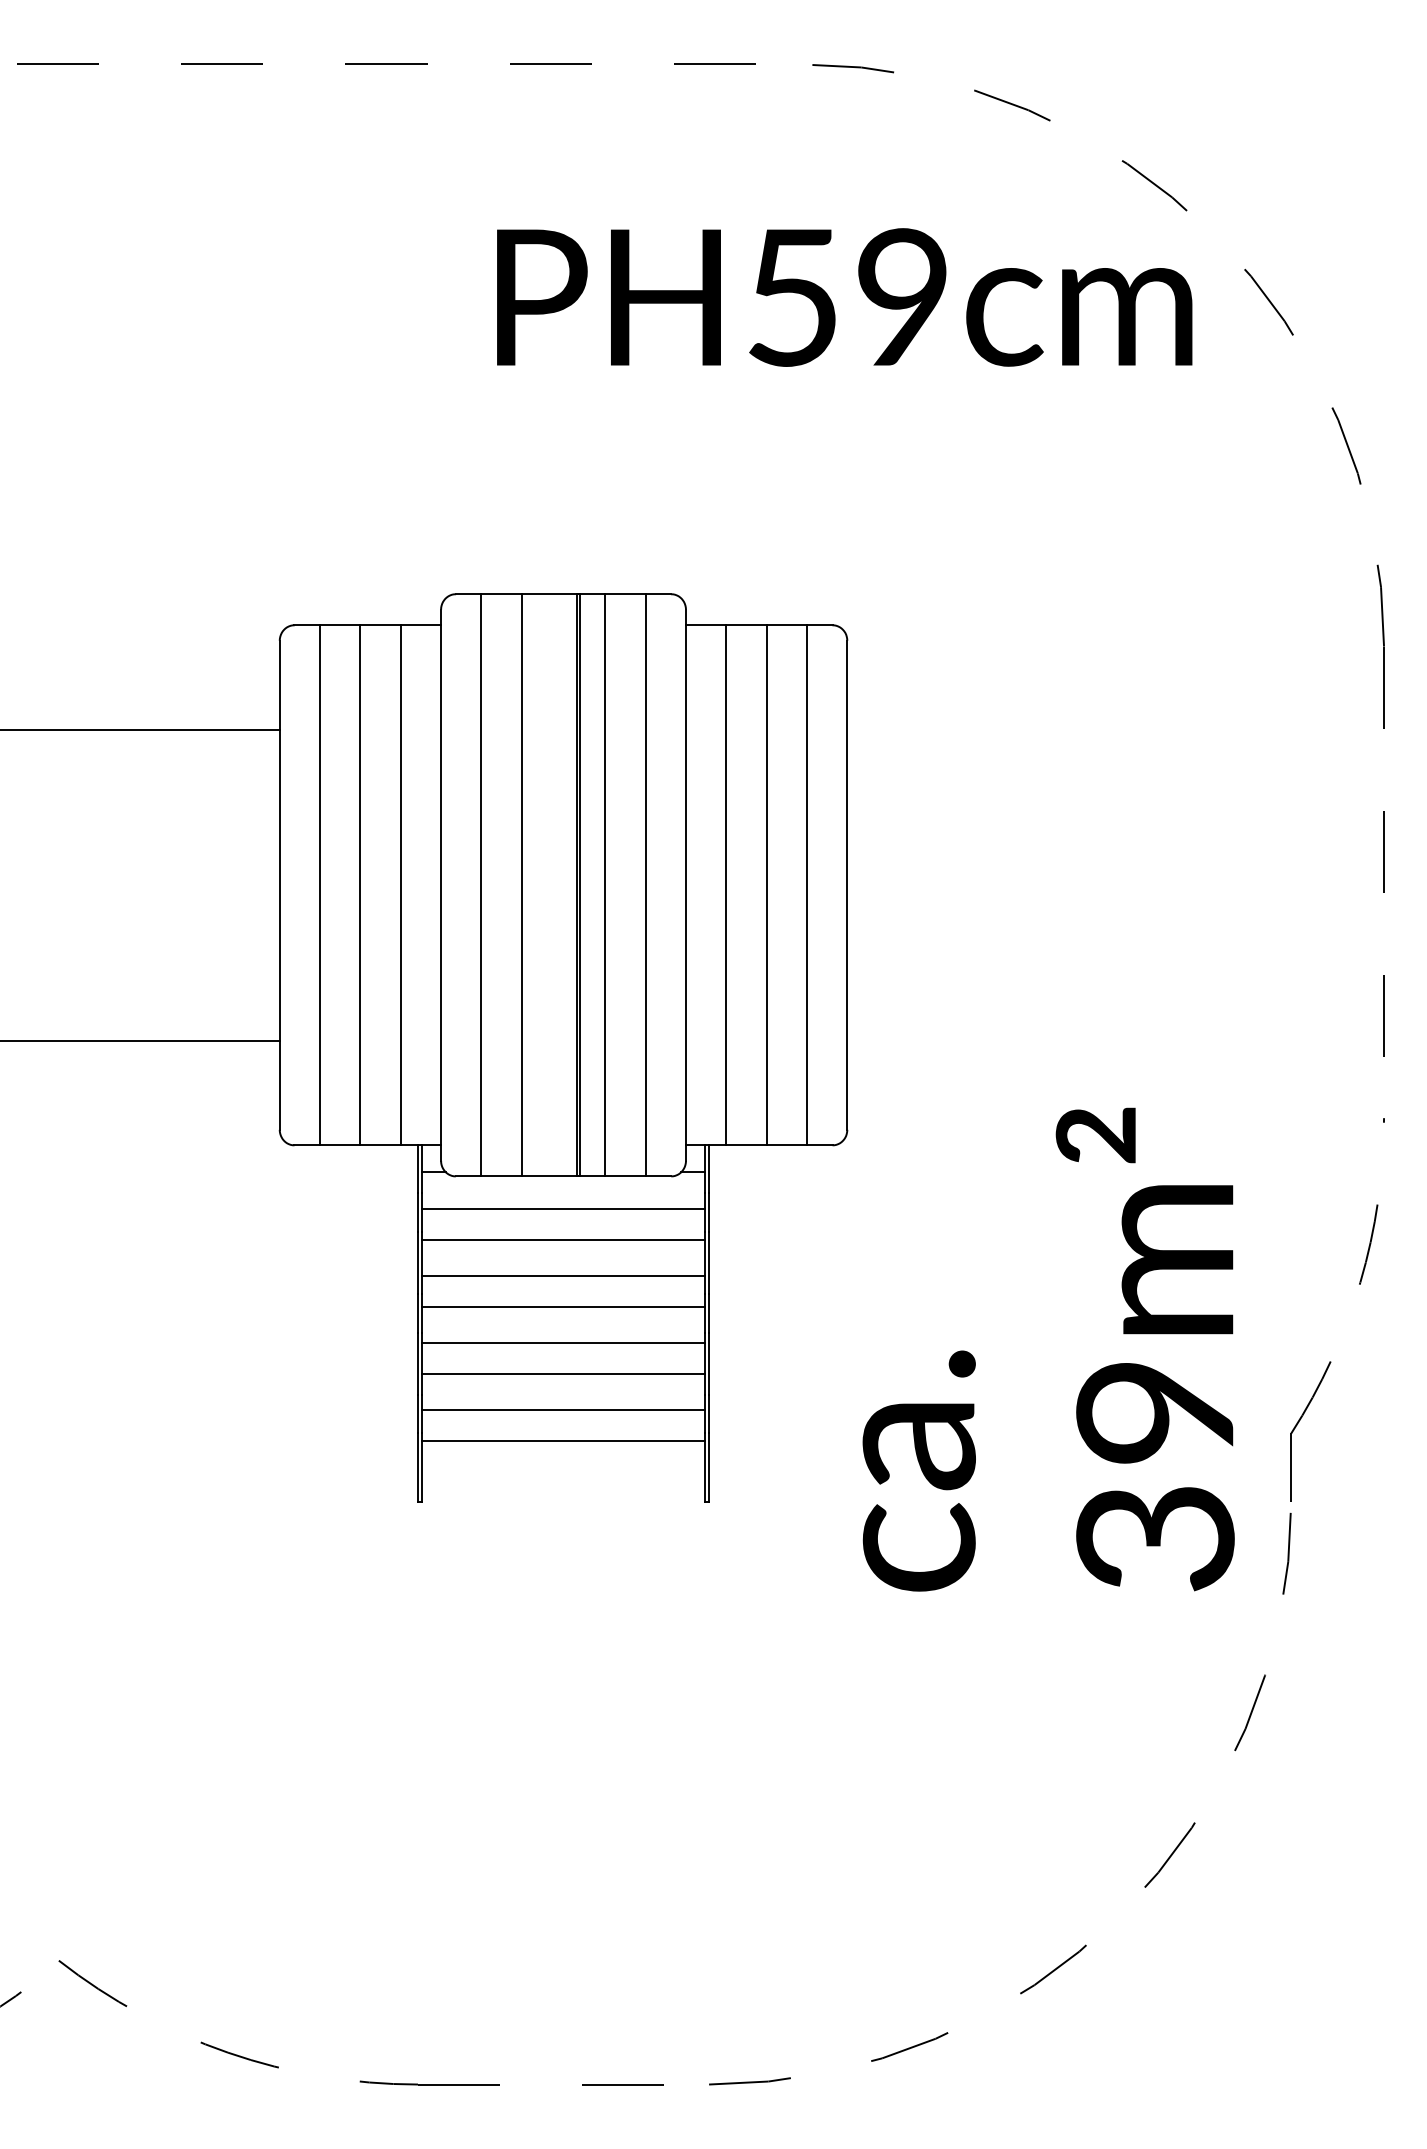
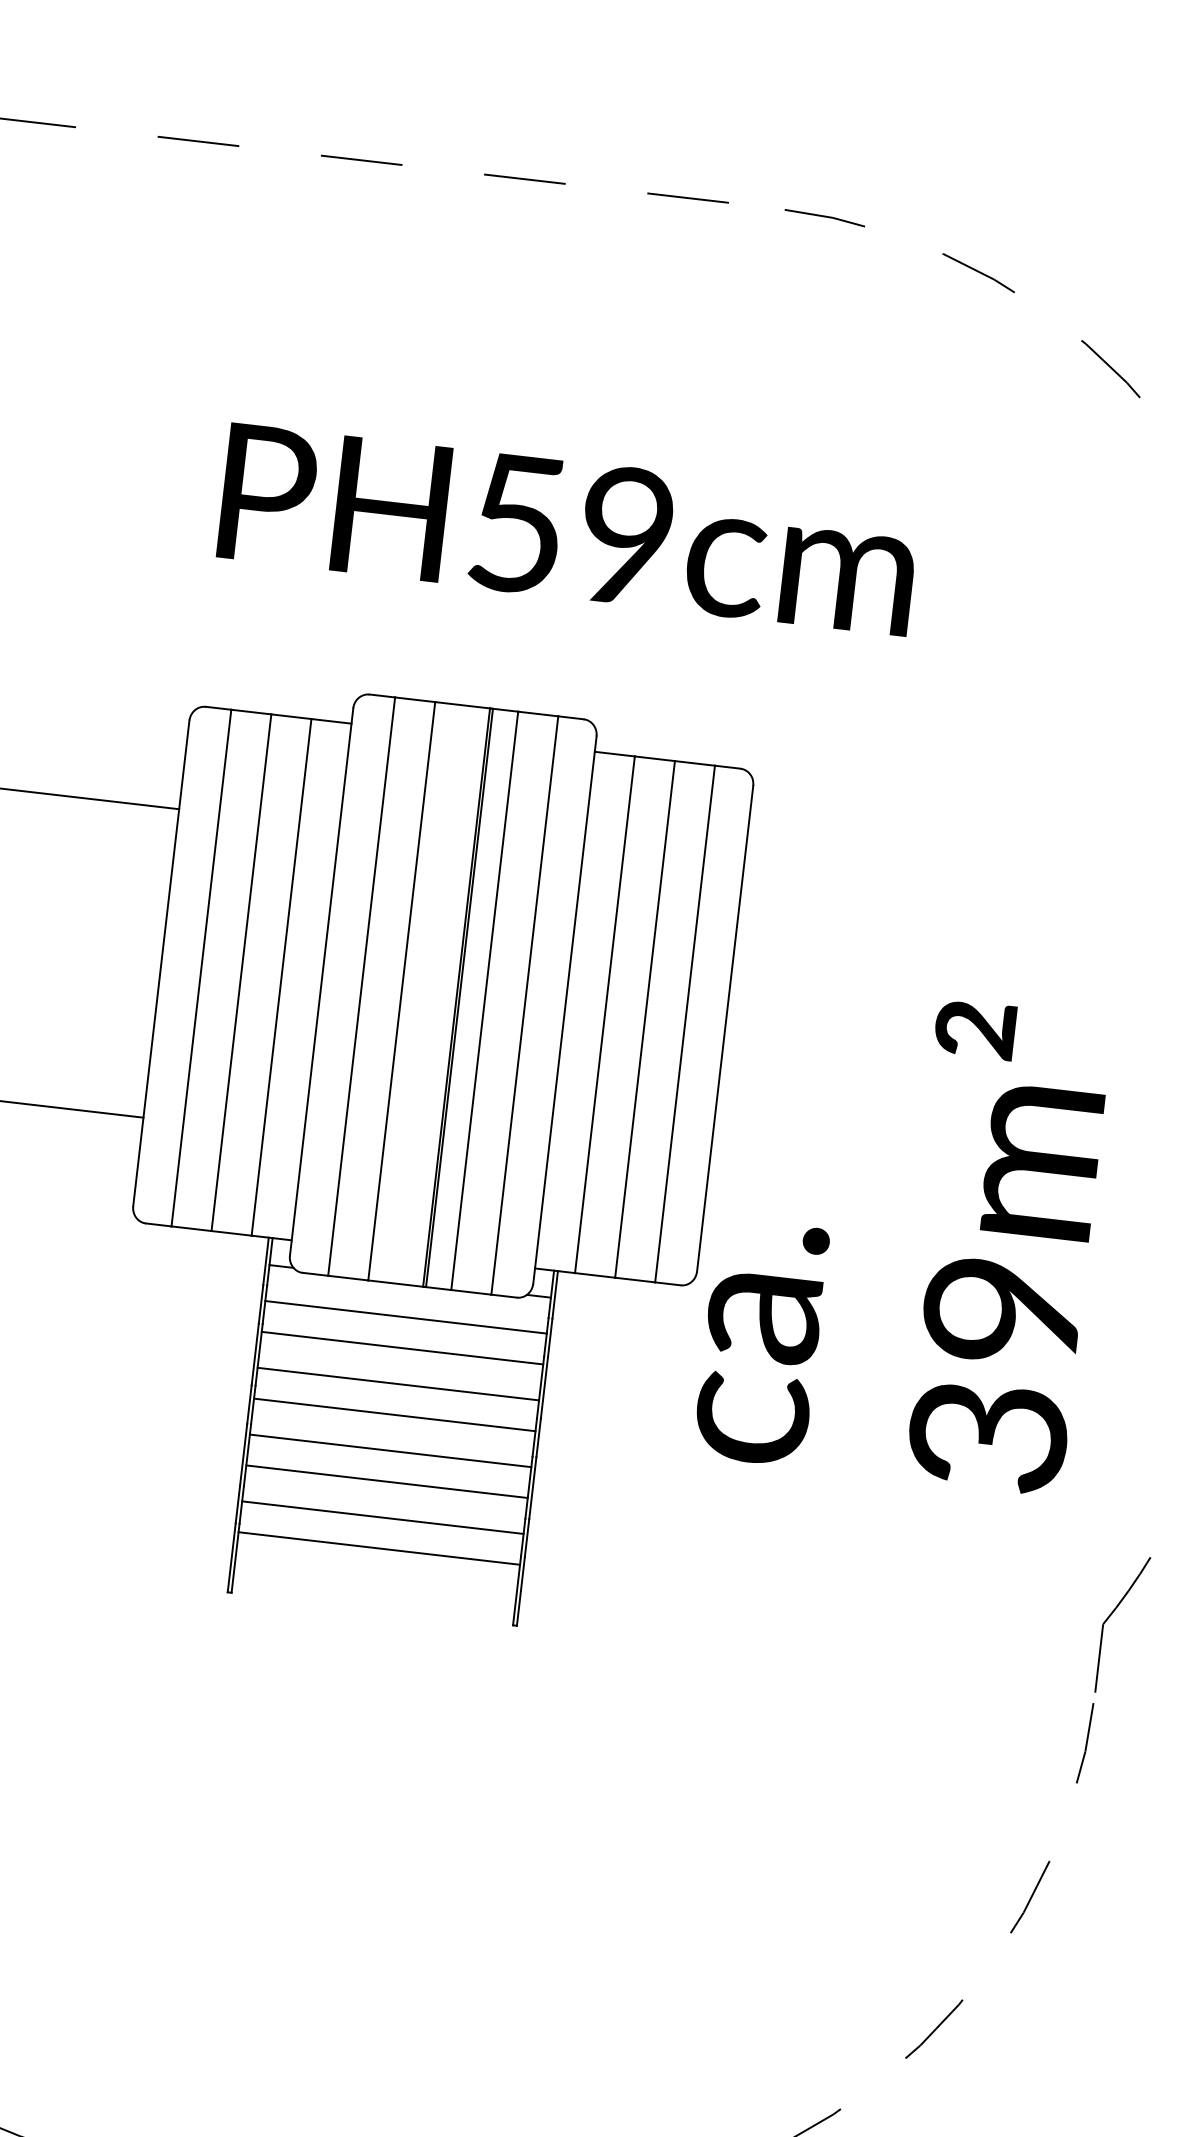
text: (844, 297) -> (568, 529), moved
text: (1048, 1349) -> (903, 1236), moved

